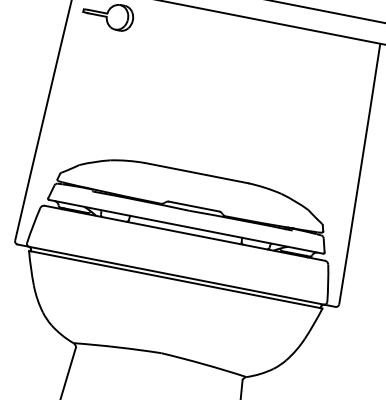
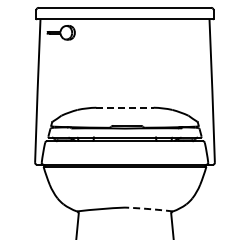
line: (197, 172) -> (125, 107), solid -> dashed
arc: (204, 365) -> (149, 209), solid -> dashed

